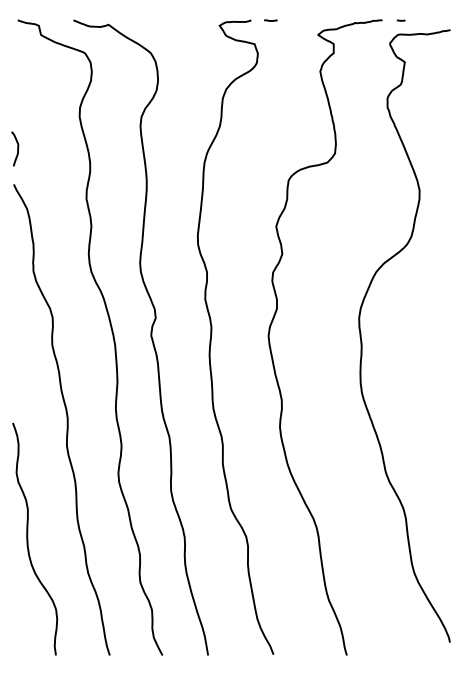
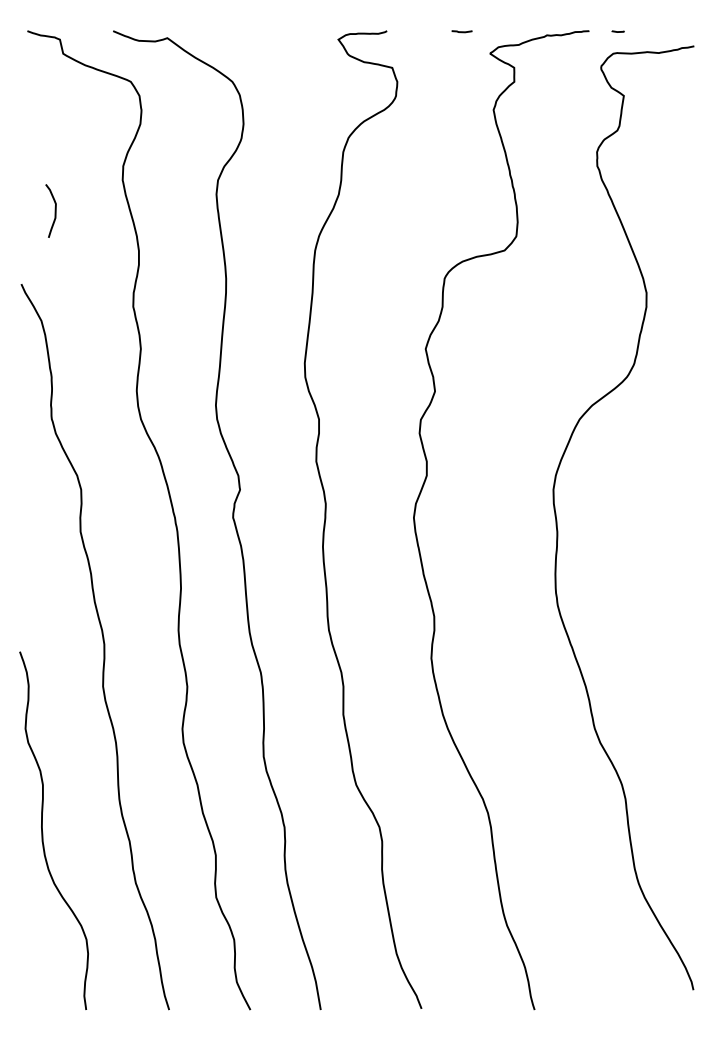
line: (270, 20) -> (461, 31), moved
curve: (17, 148) -> (54, 210), moved

